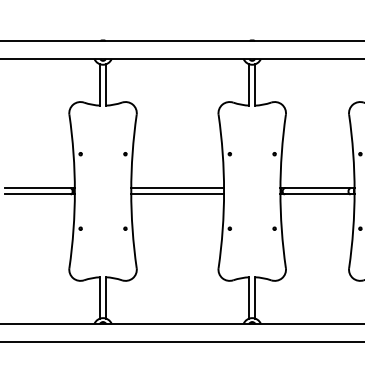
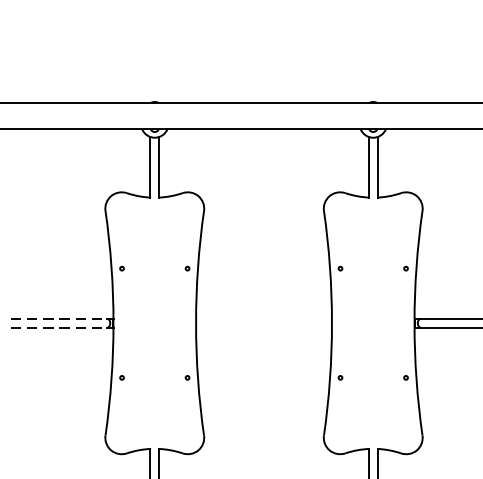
line: (37, 188) -> (58, 318), solid -> dashed
line: (177, 188) -> (263, 318), removed
line: (37, 194) -> (58, 327), solid -> dashed
line: (177, 194) -> (263, 327), removed

